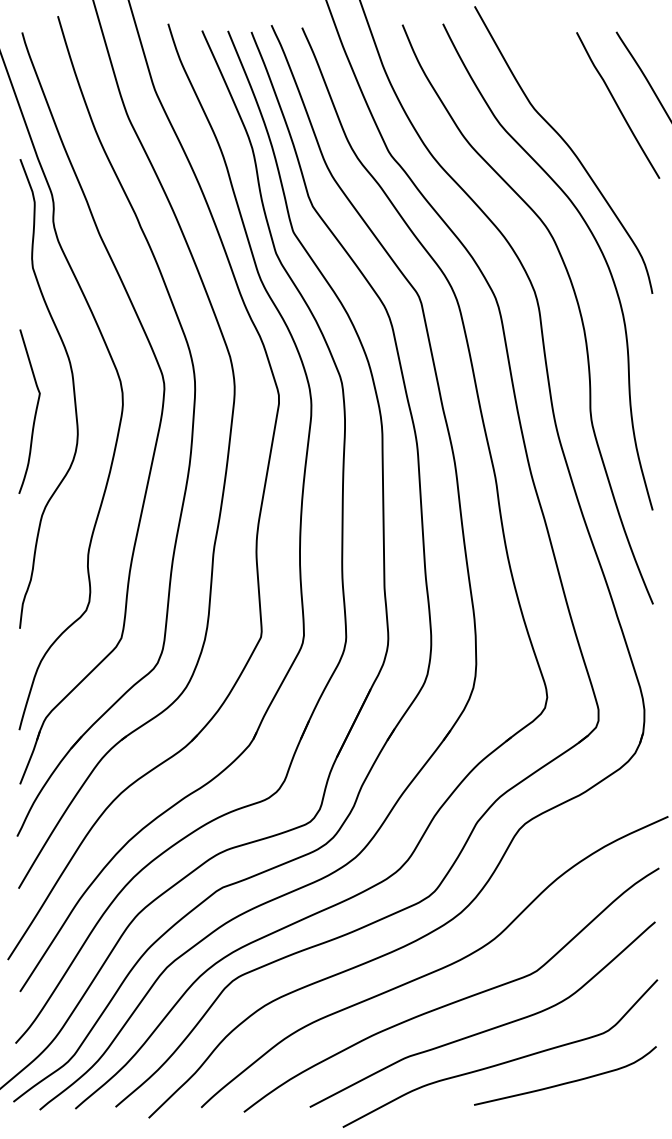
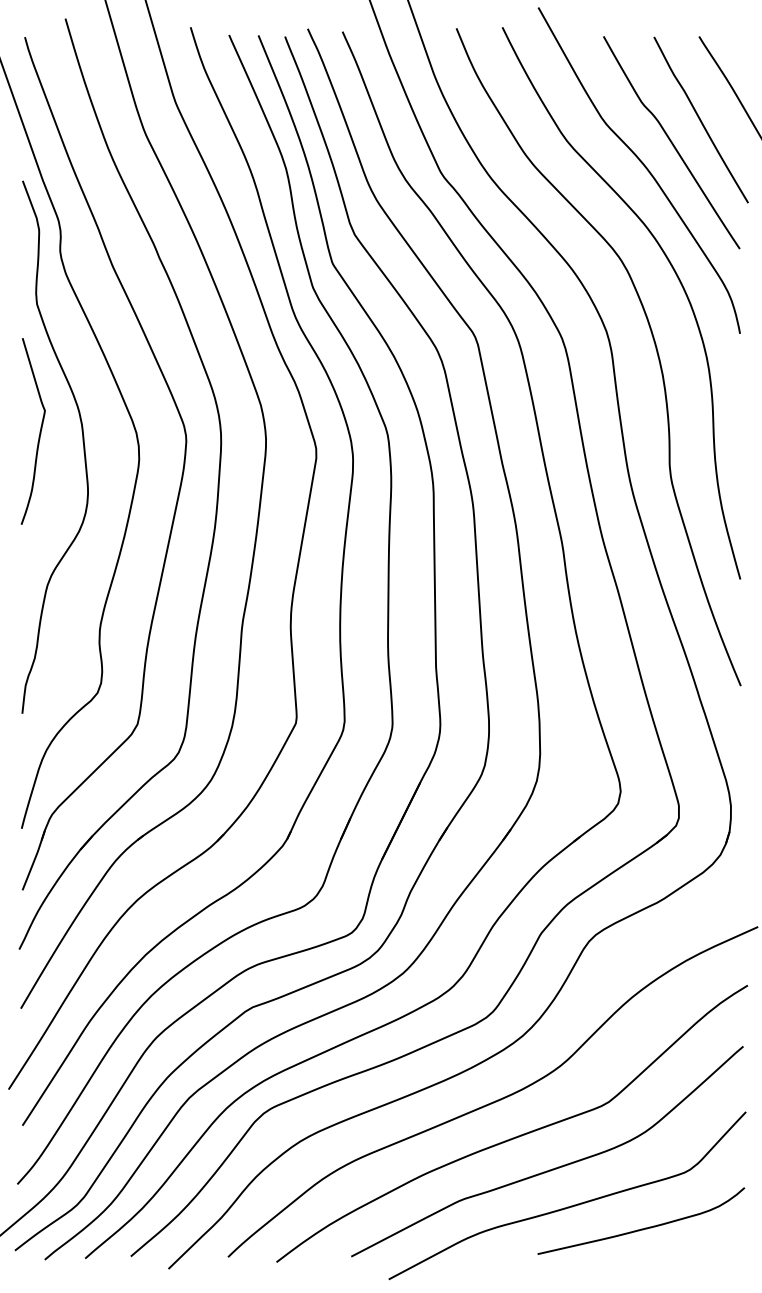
curve: (592, 125) -> (671, 142), added
curve: (35, 411) -> (39, 431), moved

